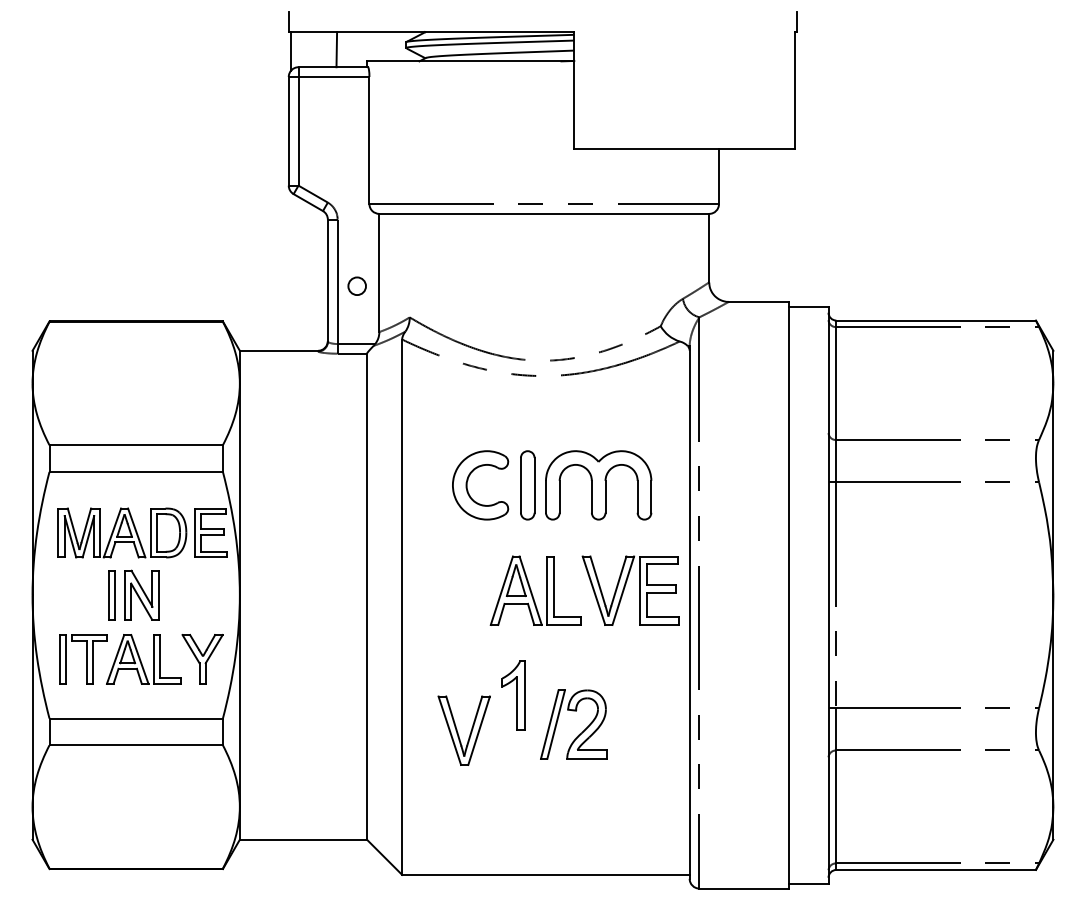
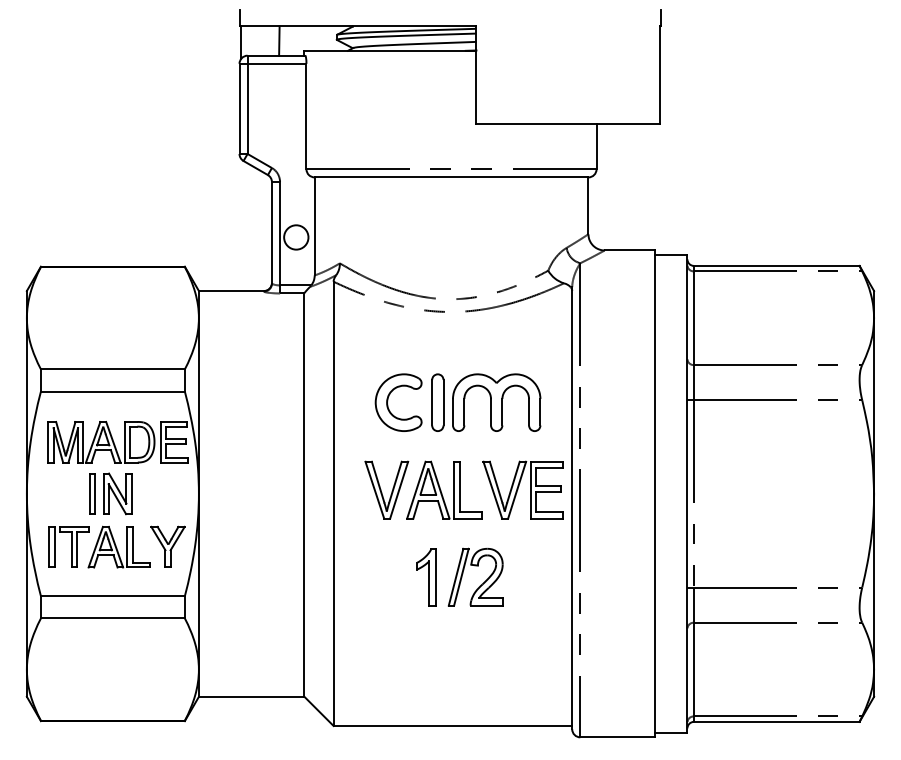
circle: (356, 285) -> (295, 236), size x1.67
part: (463, 730) -> (386, 489), moved
part: (579, 733) -> (480, 584), moved

